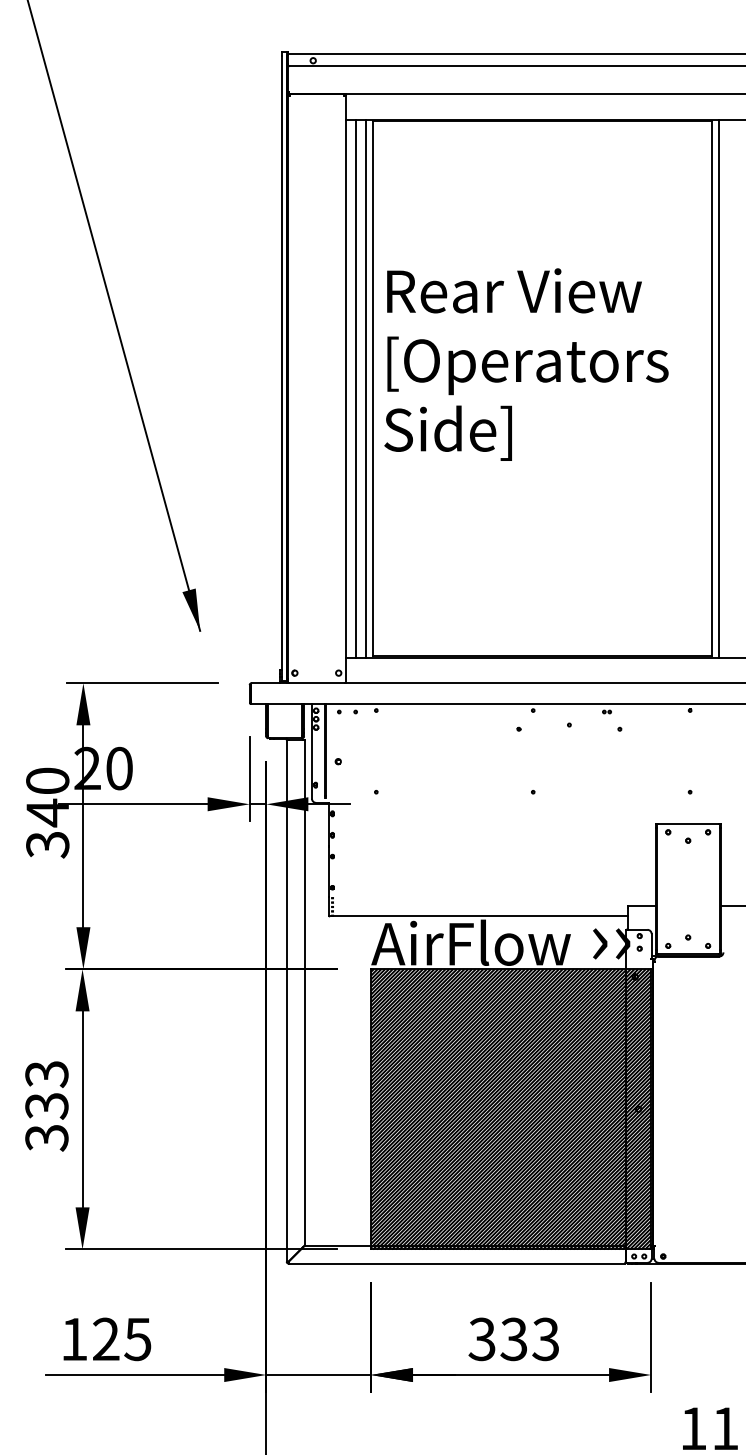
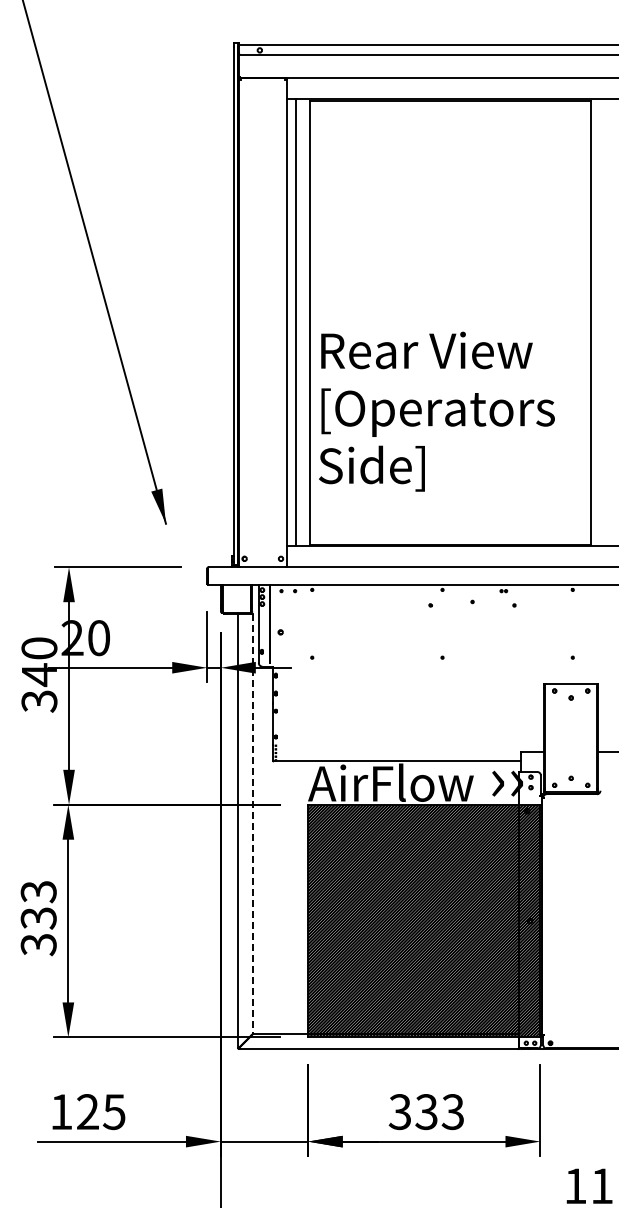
text: (525, 364) -> (436, 411), moved
line: (365, 388) -> (303, 322), removed
line: (718, 388) -> (596, 322), removed
line: (304, 993) -> (252, 824), solid -> dashed

